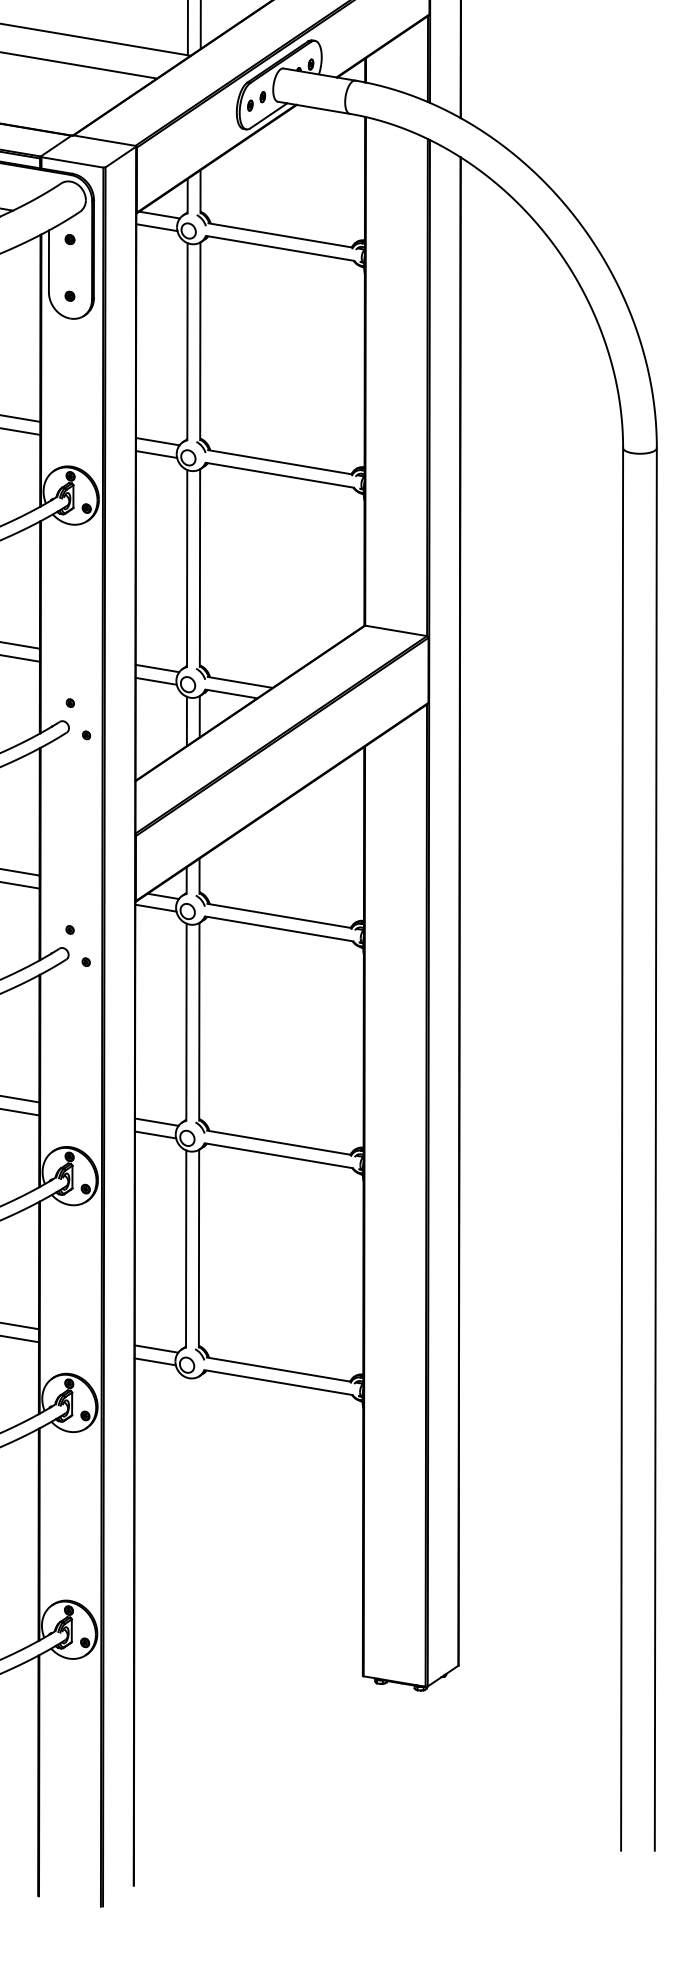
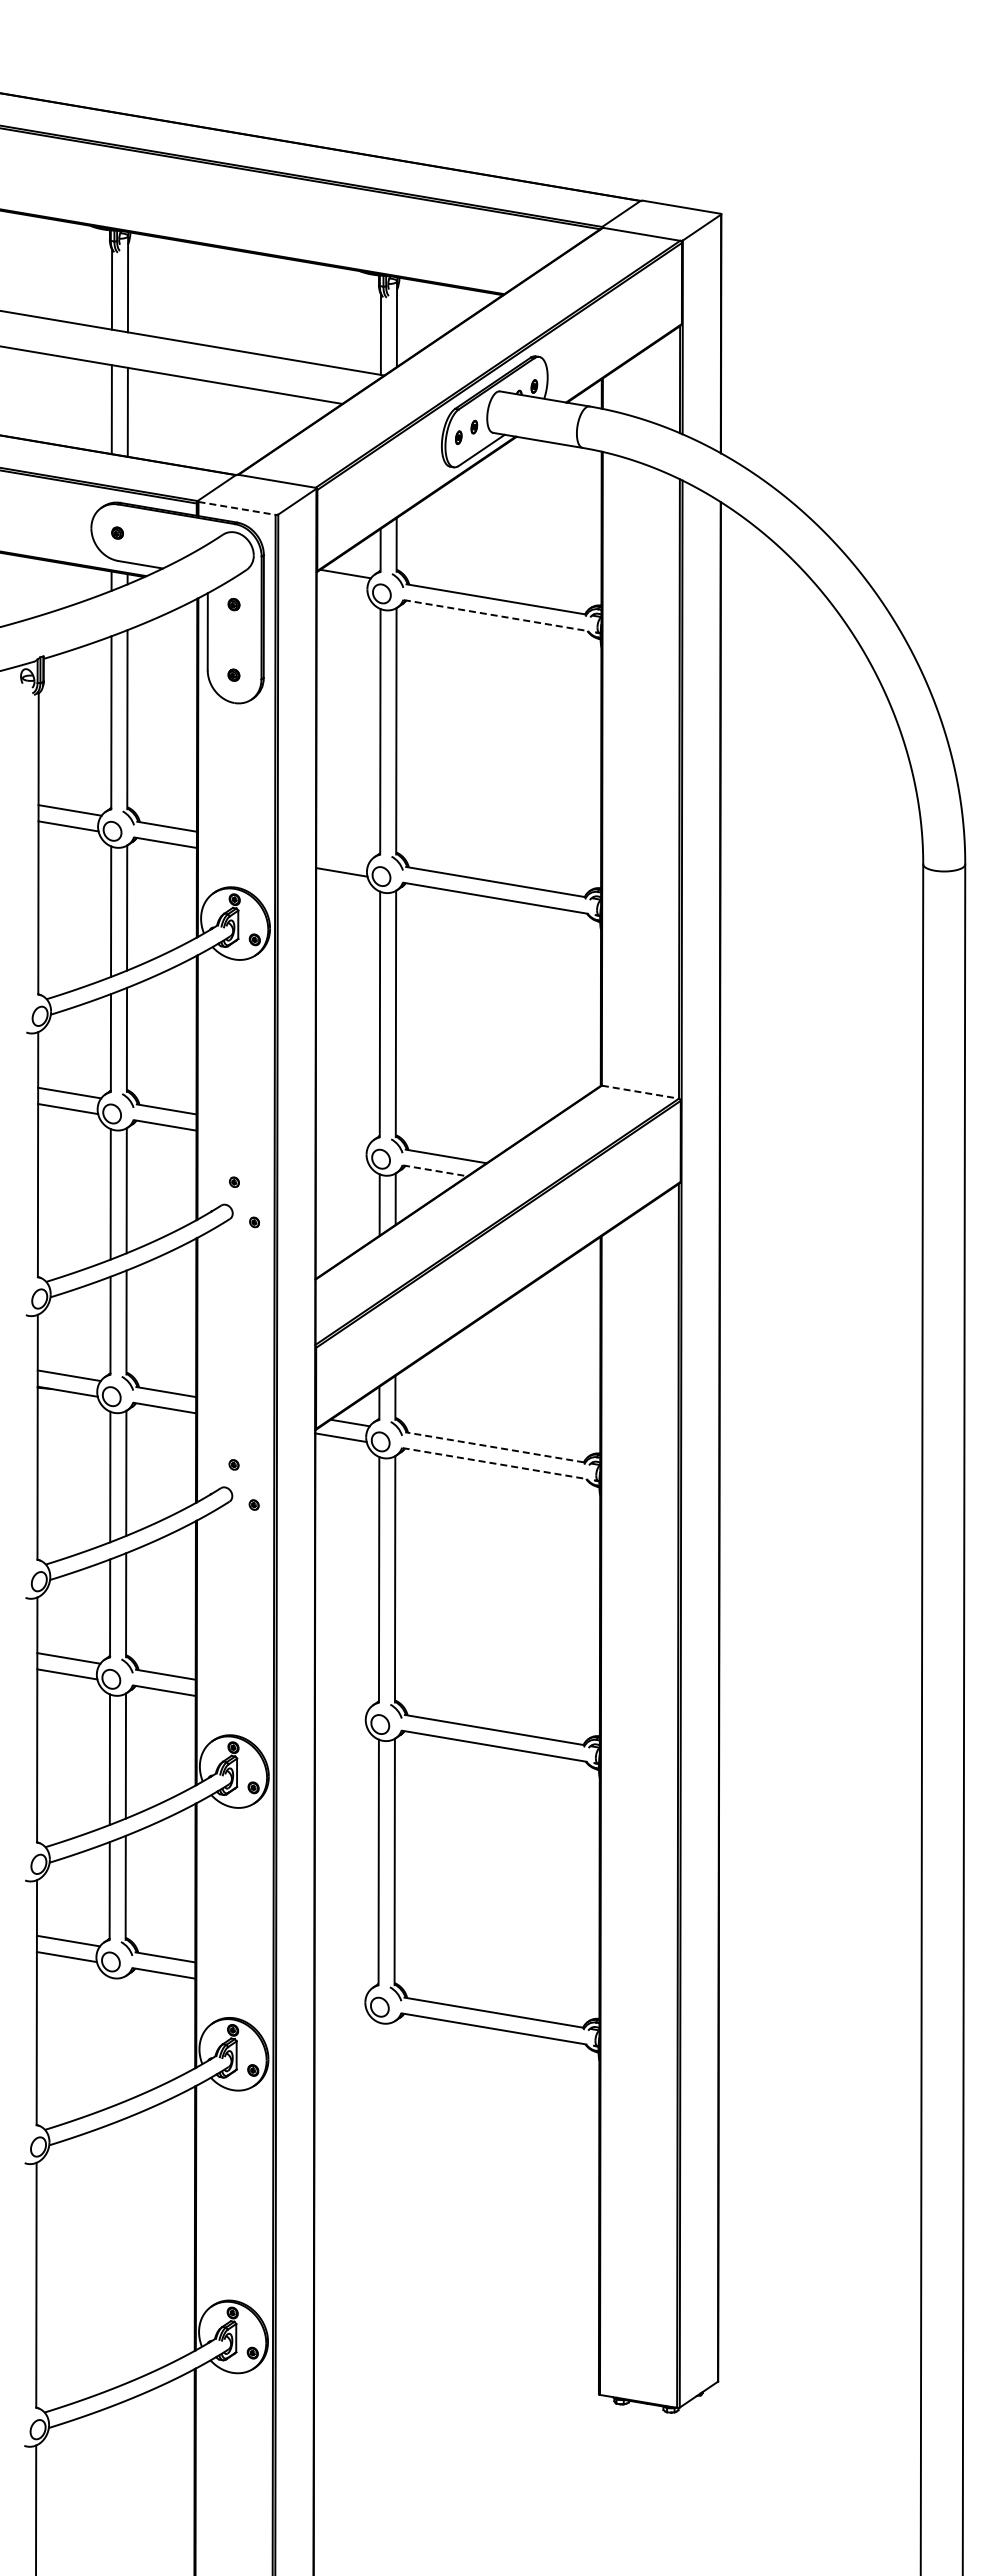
line: (72, 162) -> (237, 508), solid -> dashed
line: (156, 227) -> (341, 589), removed
line: (280, 248) -> (496, 615), solid -> dashed
line: (157, 441) -> (343, 856), removed
line: (396, 631) -> (640, 1092), solid -> dashed
line: (157, 668) -> (342, 1138), removed
line: (156, 680) -> (341, 1154), removed
line: (231, 693) -> (435, 1170), solid -> dashed
line: (279, 916) -> (494, 1447), solid -> dashed
line: (279, 928) -> (495, 1463), solid -> dashed
line: (157, 1121) -> (342, 1703), removed
line: (155, 1135) -> (340, 1720), removed
line: (156, 1348) -> (341, 1986), removed
line: (154, 1361) -> (339, 2002), removed

